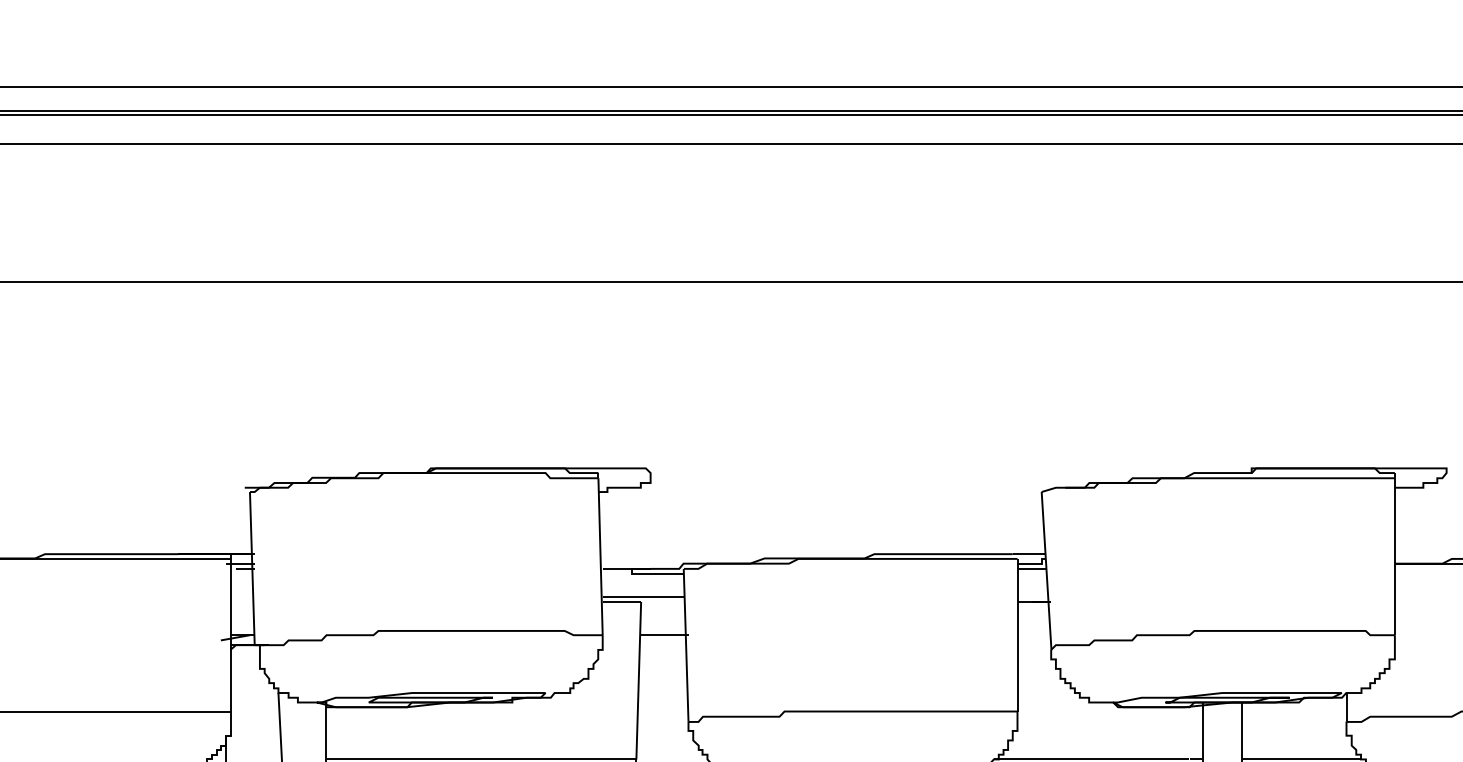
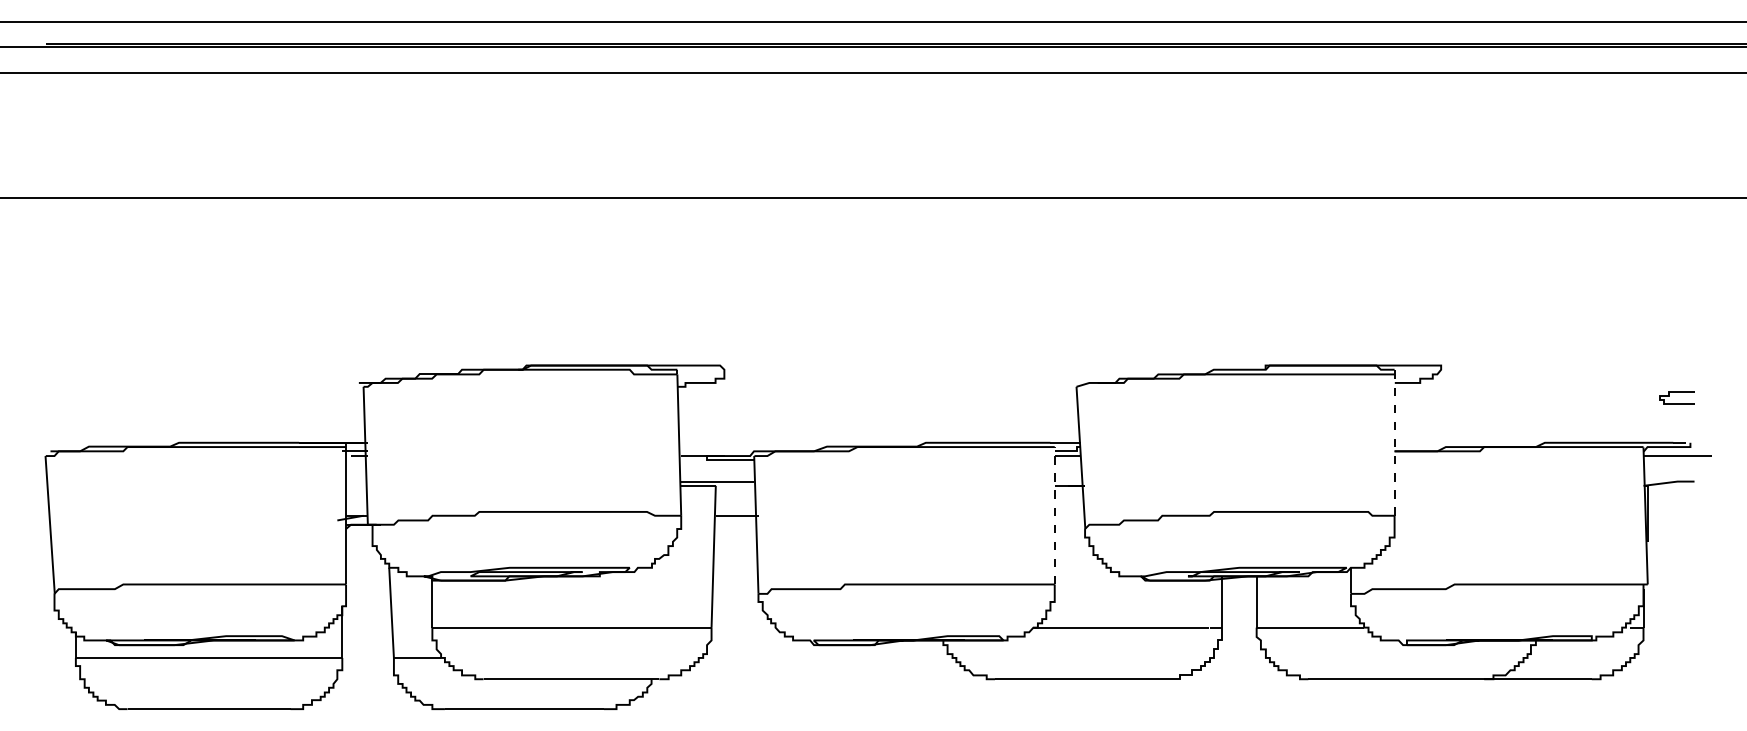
line: (1394, 557) -> (1394, 445), solid -> dashed
line: (1017, 634) -> (1054, 515), solid -> dashed

